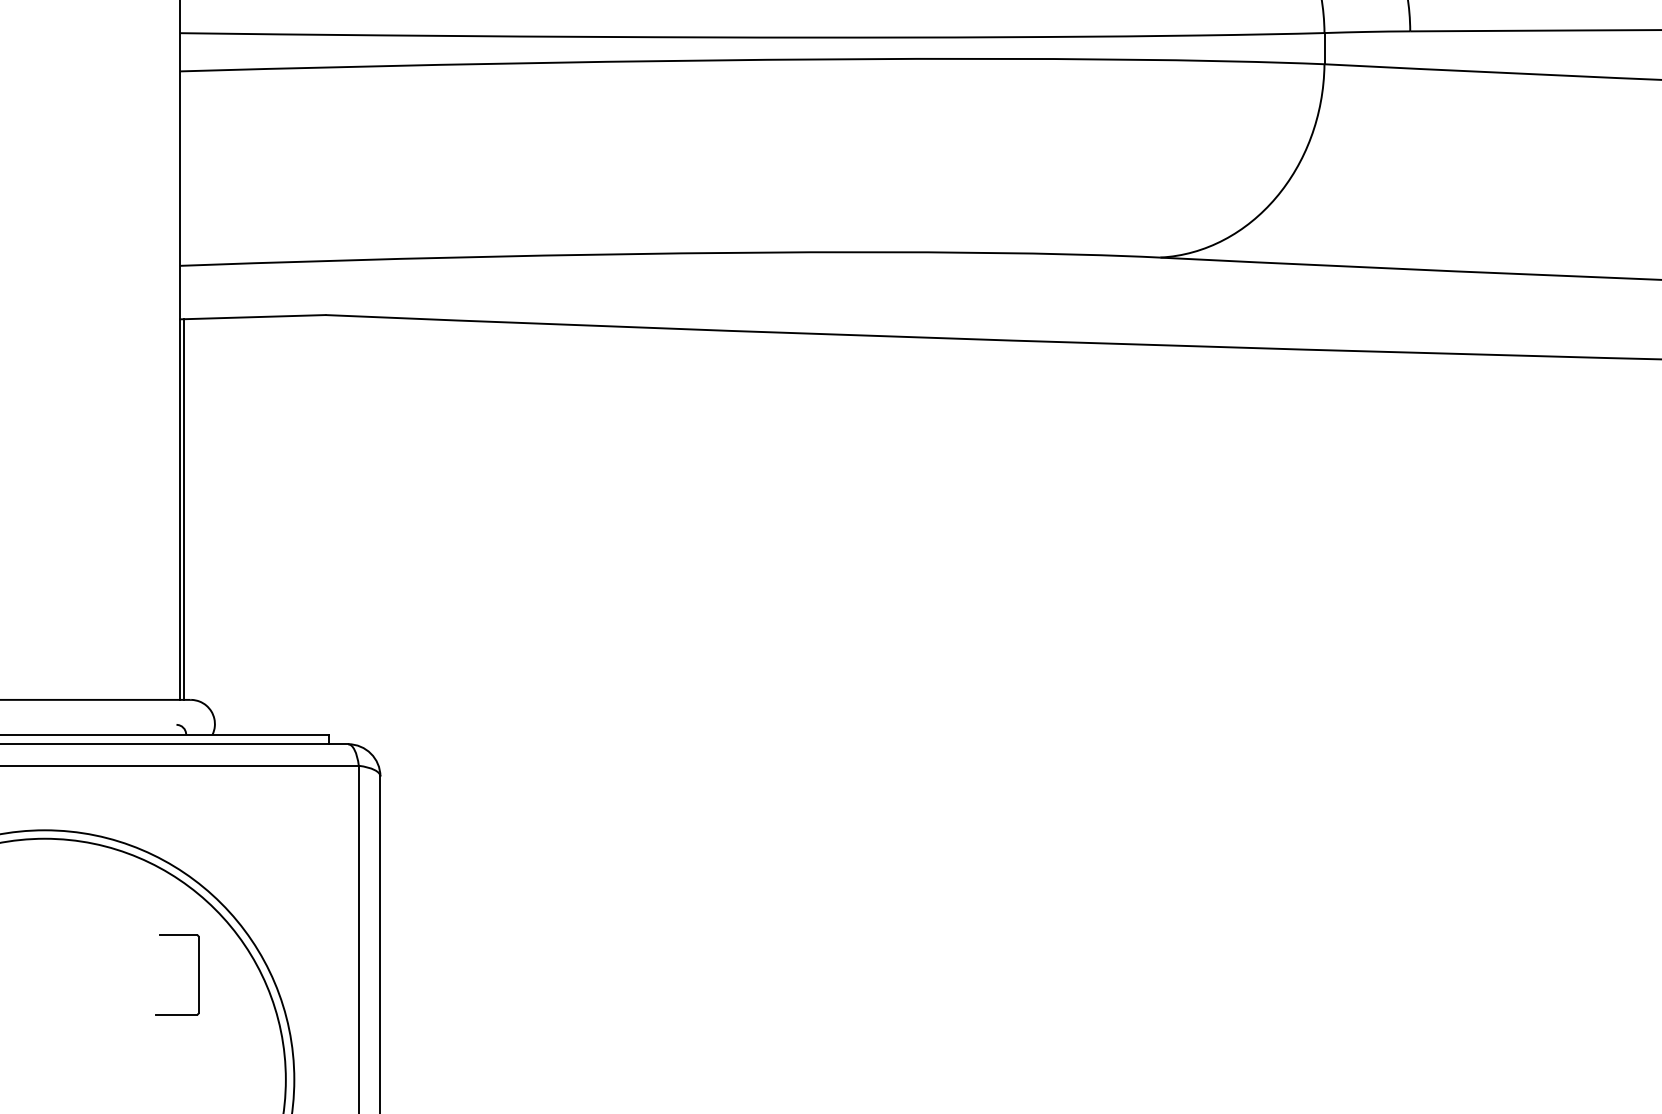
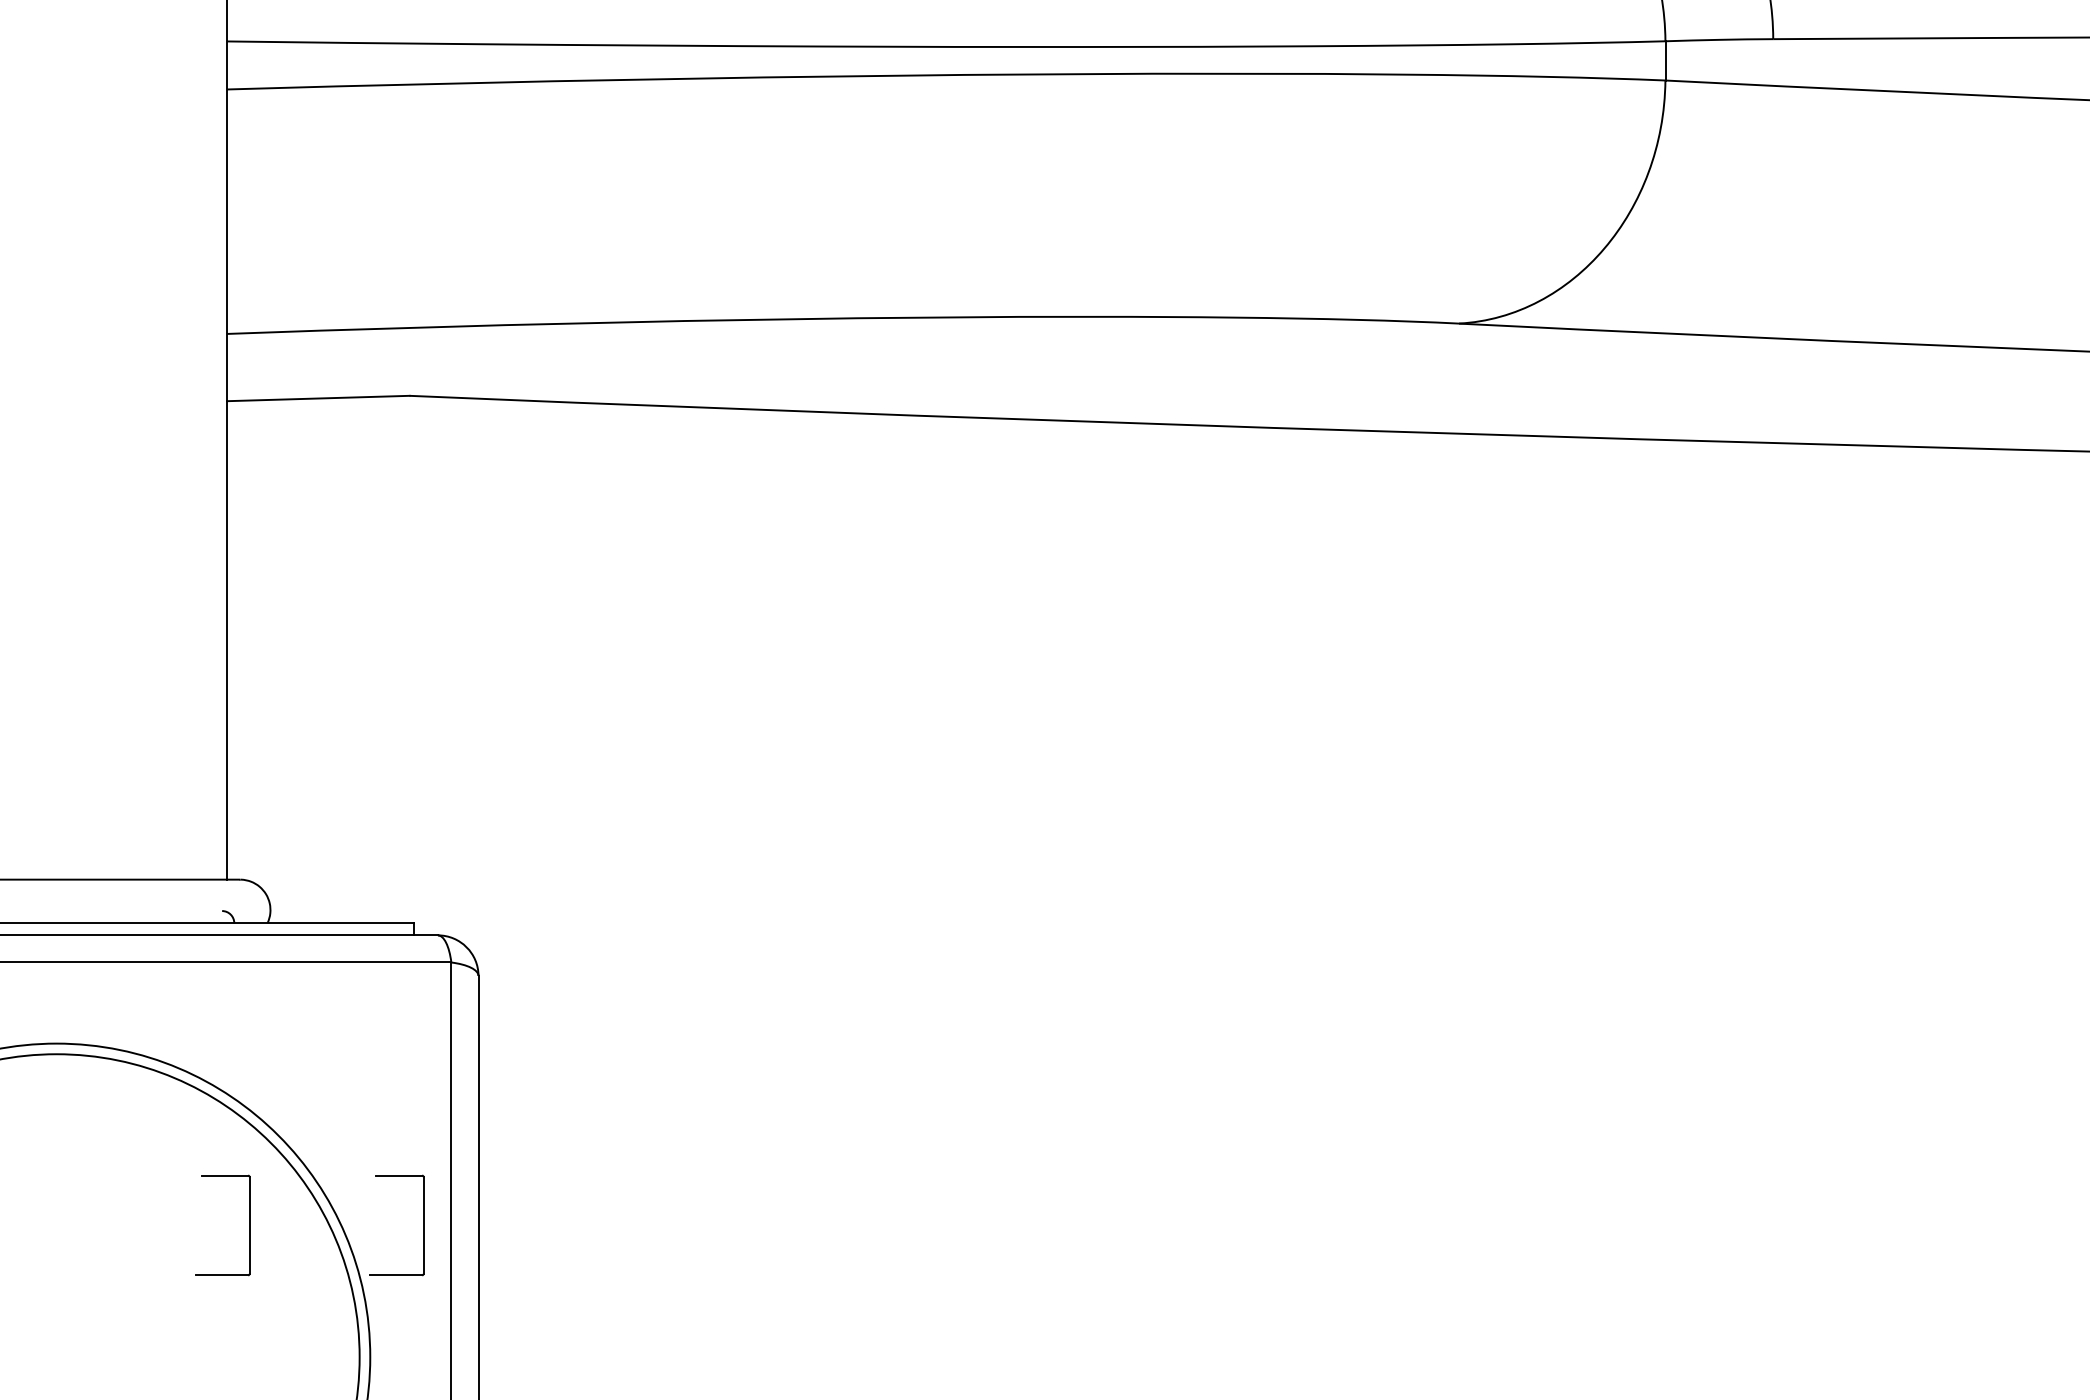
line: (183, 509) -> (231, 640), removed
part: (336, 974) -> (423, 1225), added

